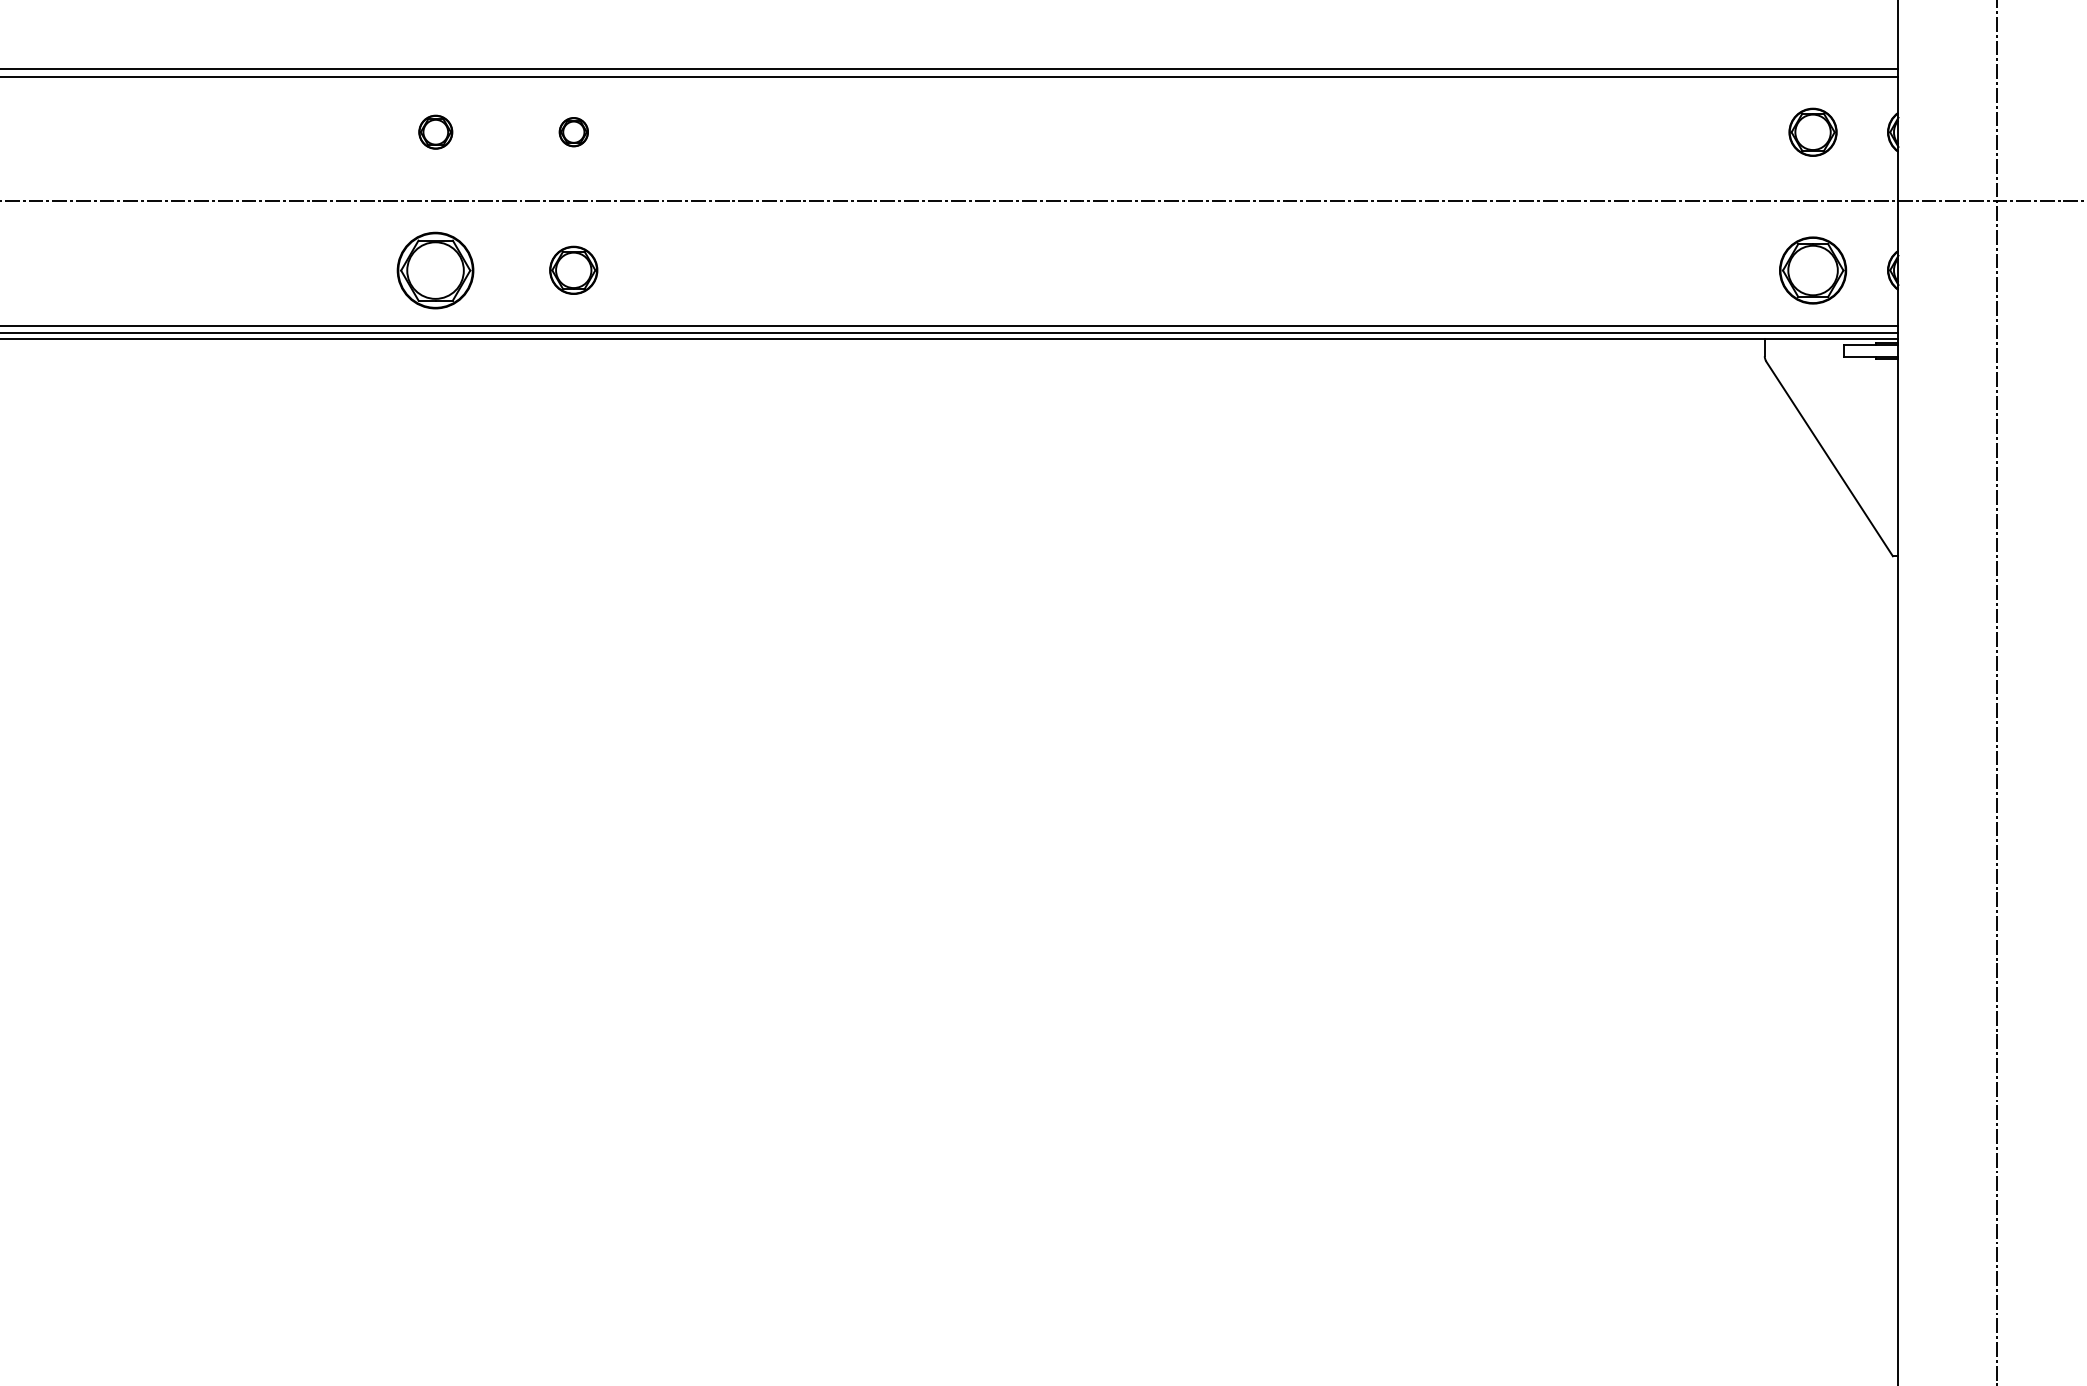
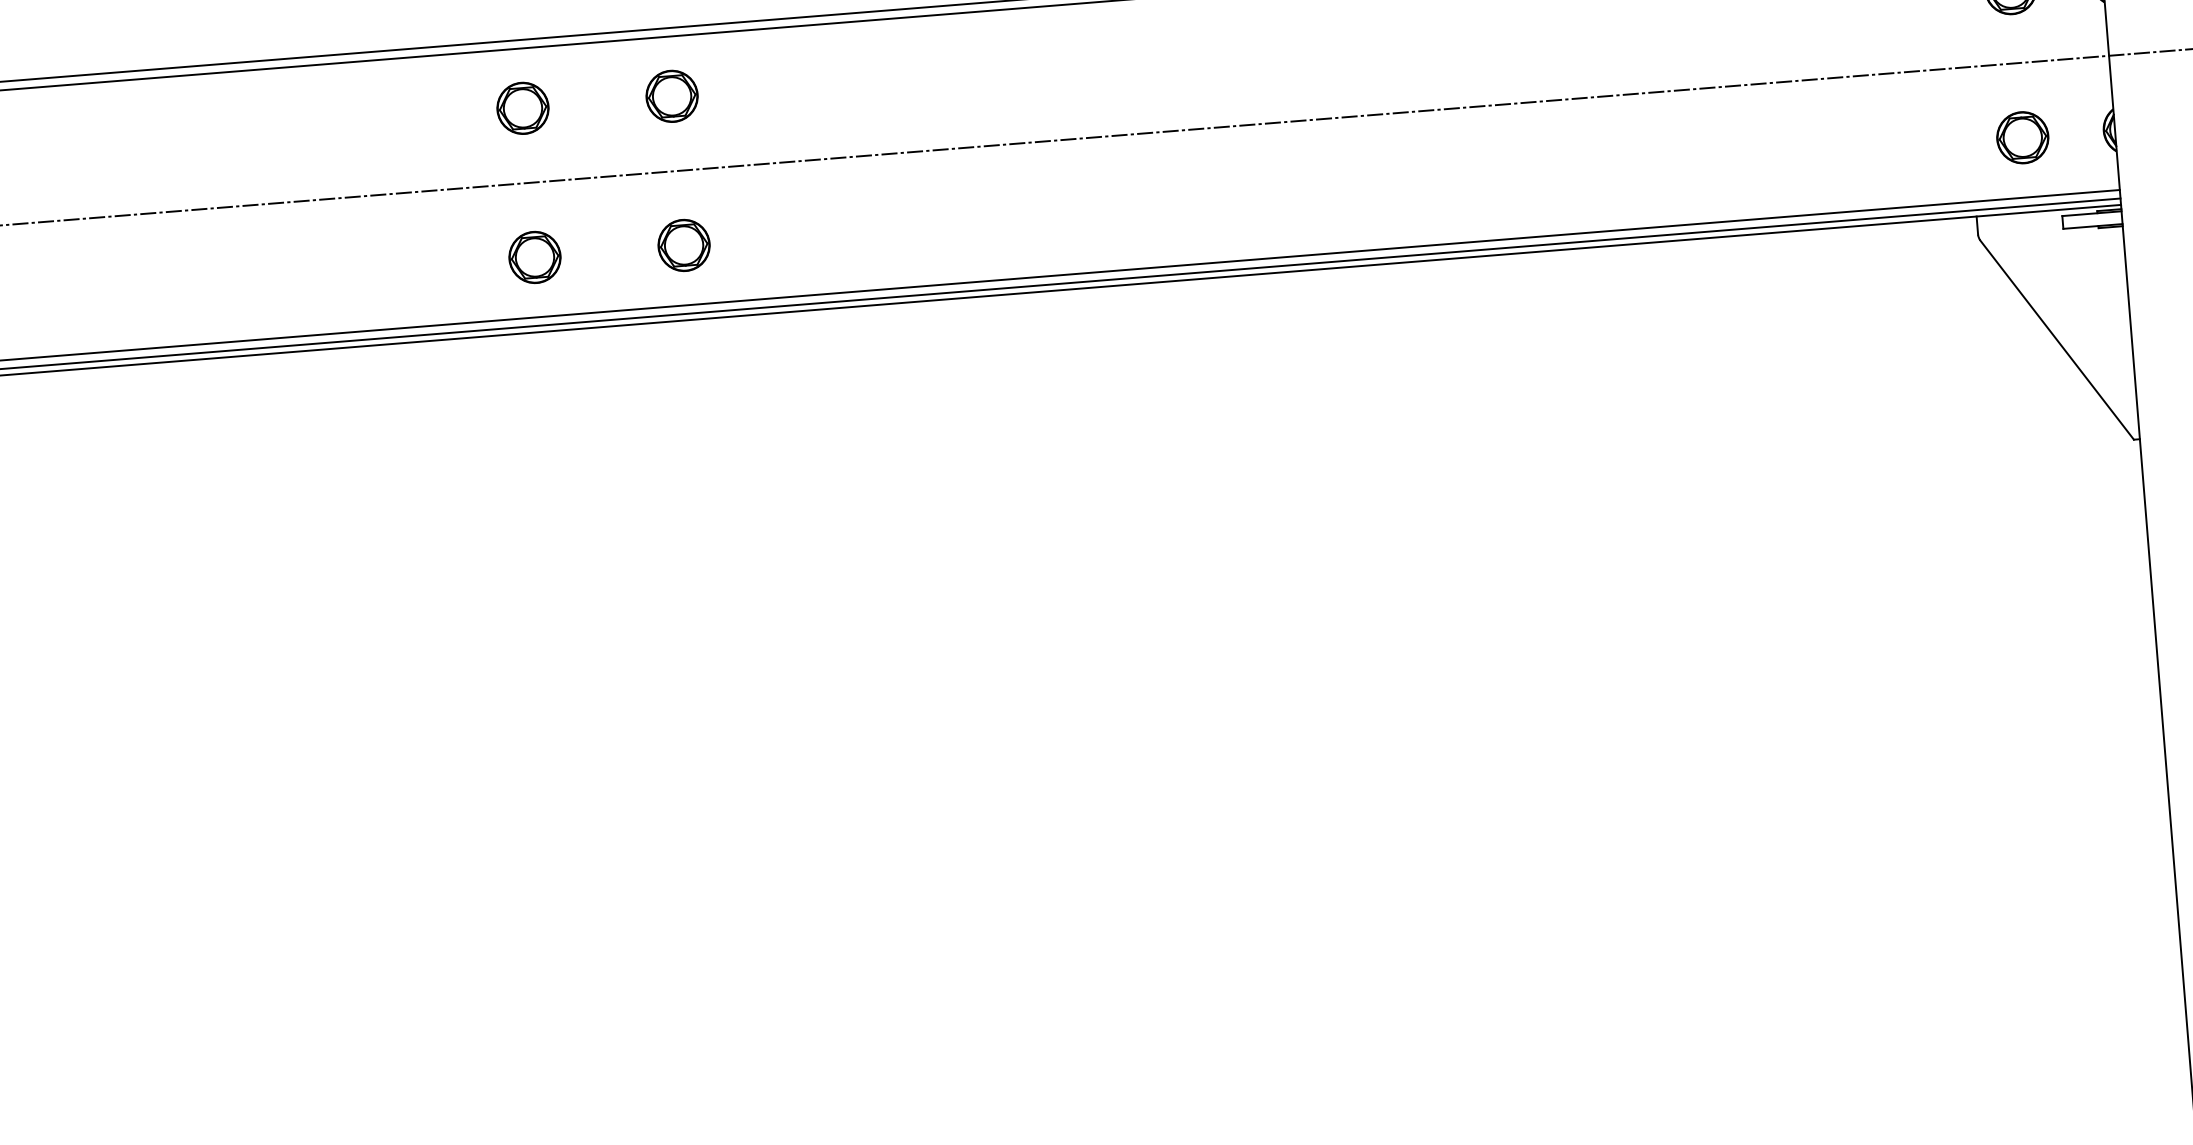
part: (435, 131) -> (522, 107), size x1.43
part: (573, 131) -> (671, 95), size x1.67
part: (435, 269) -> (534, 256), size x0.62
part: (1812, 269) -> (2022, 136), size x0.71

